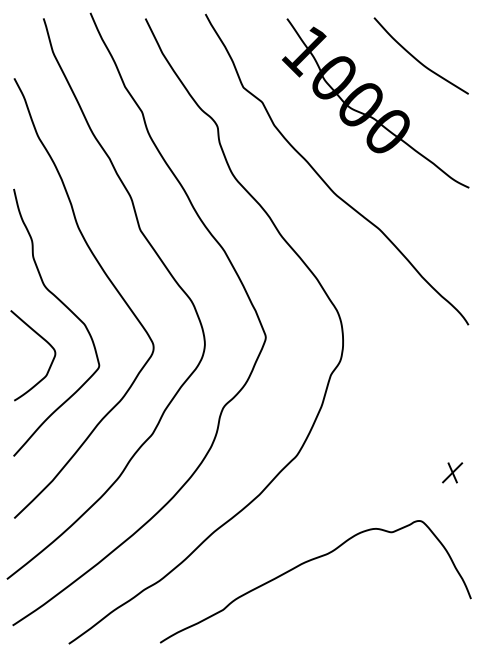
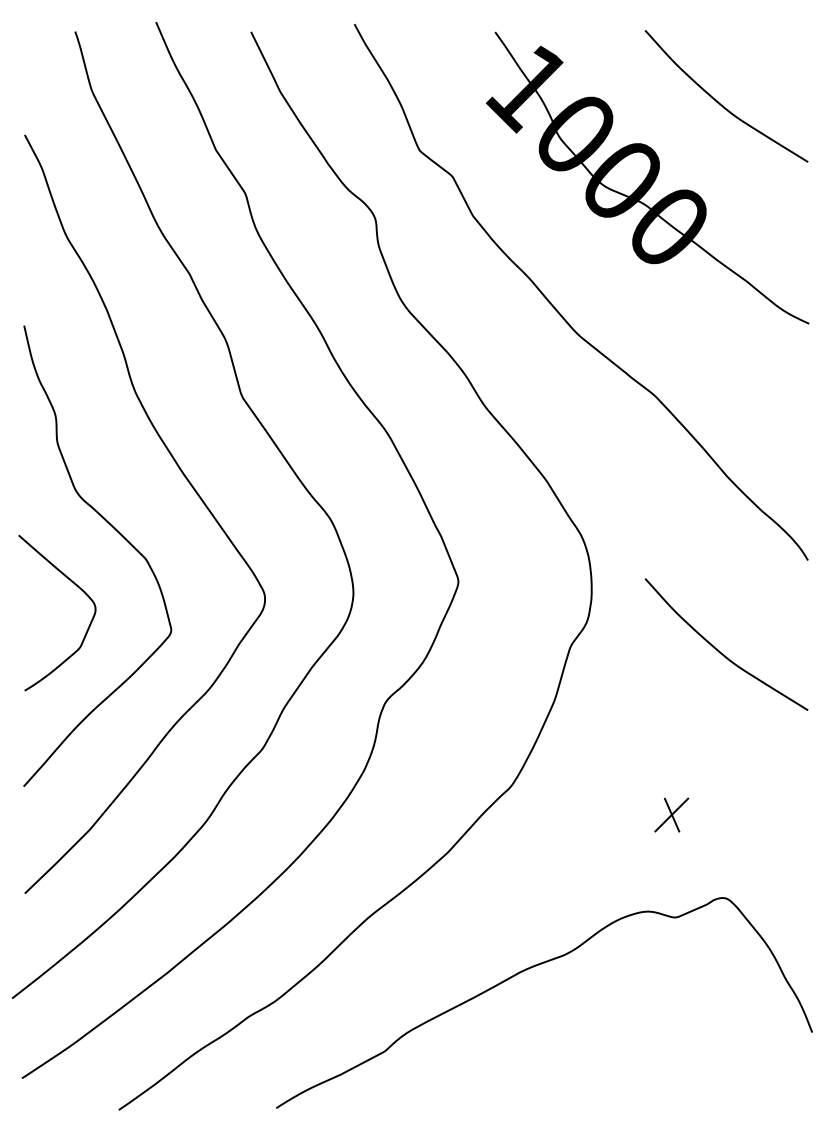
curve: (416, 376) -> (718, 648), added
part: (452, 472) -> (671, 814), moved

